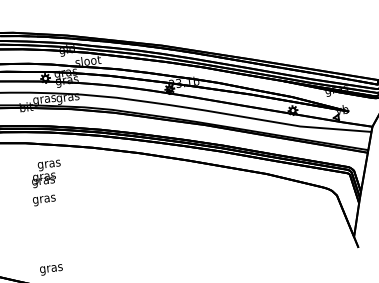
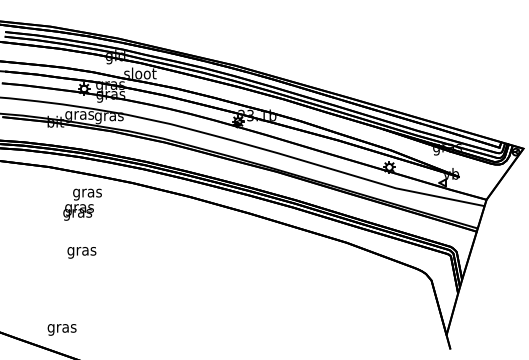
text: (46, 173) -> (82, 204), moved
text: (44, 200) -> (81, 252), moved

